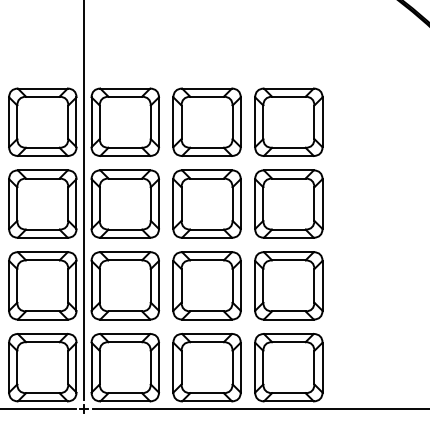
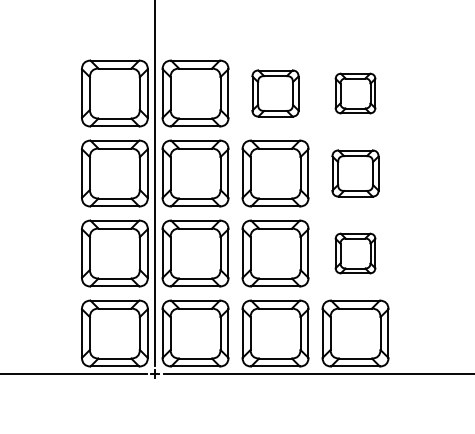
part: (207, 122) -> (275, 93), size x0.7
part: (288, 122) -> (355, 93), size x0.6
part: (288, 204) -> (355, 173), size x0.7
part: (288, 285) -> (355, 253), size x0.6

